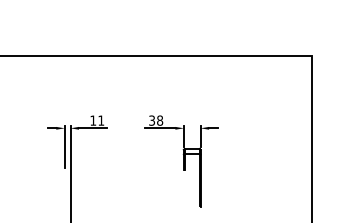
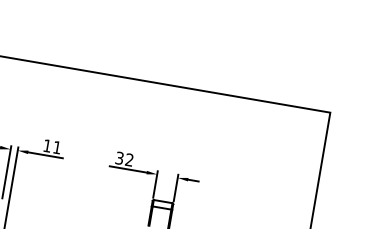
text: (160, 120) -> (130, 159), 38 -> 32

